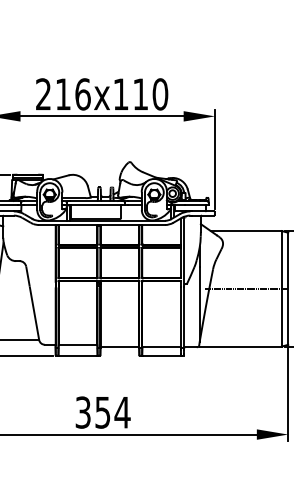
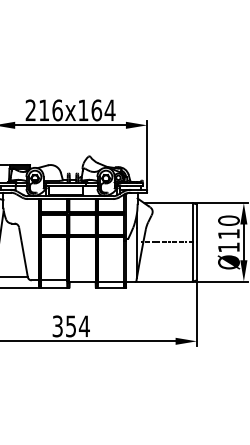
text: (150, 94) -> (103, 110), 216x110 -> 216x164

